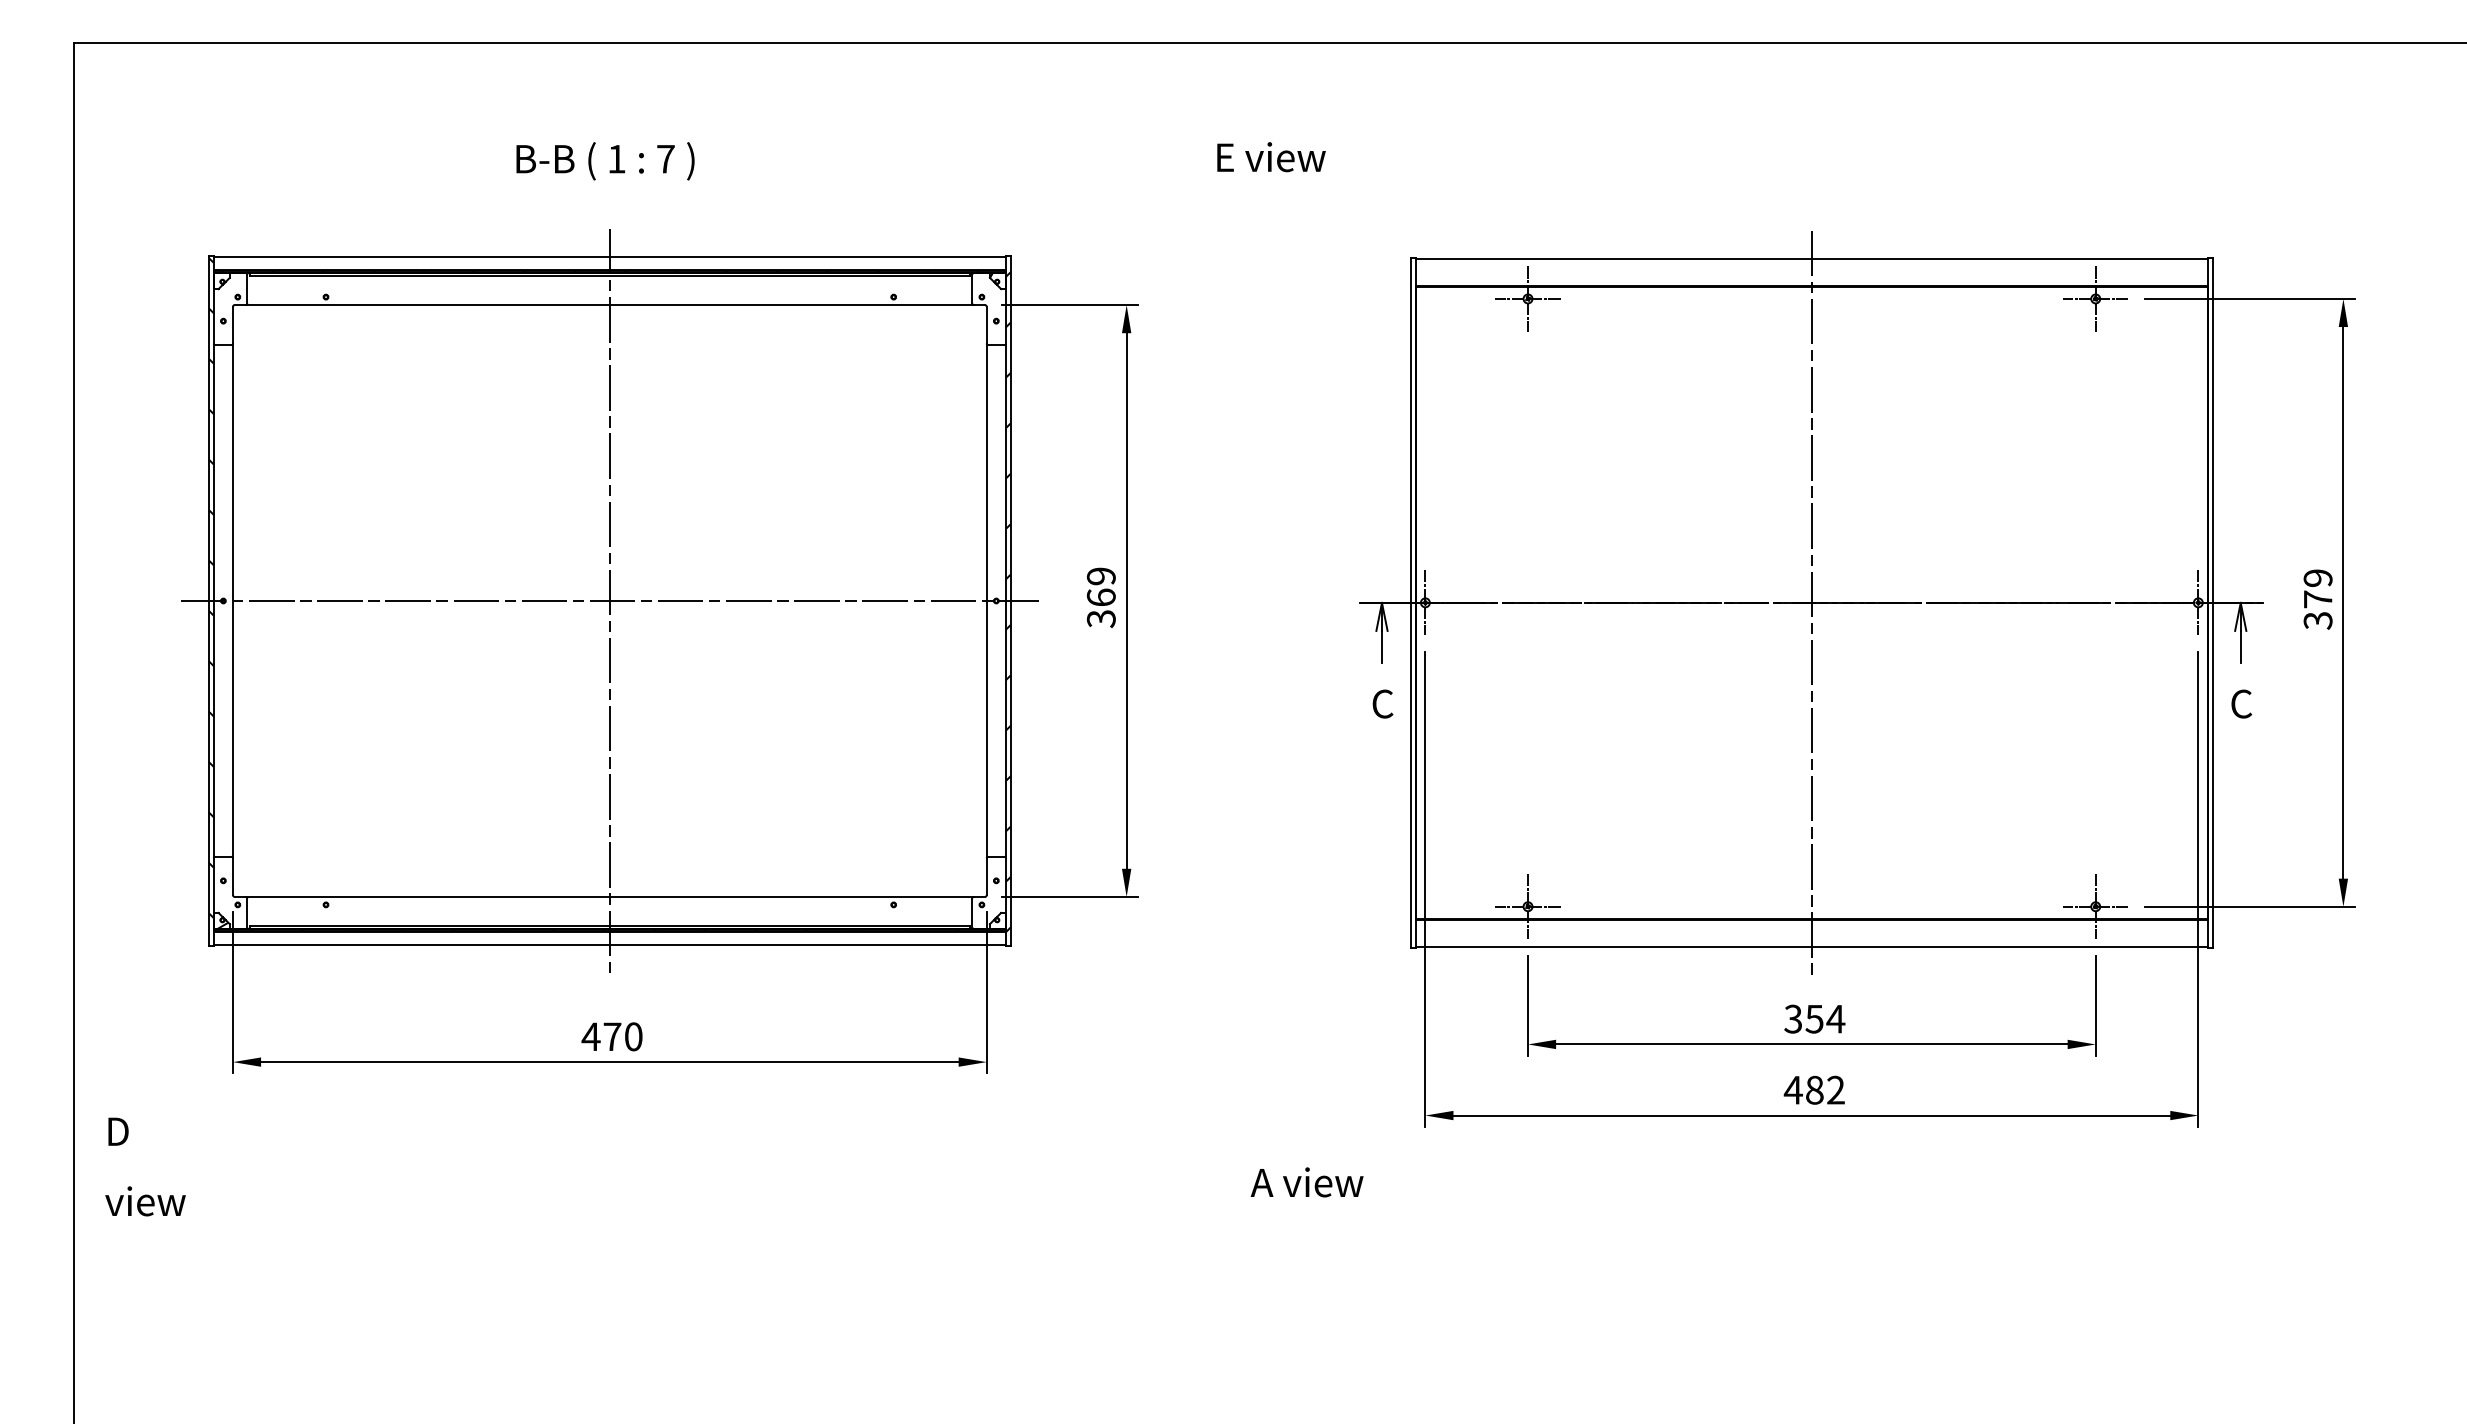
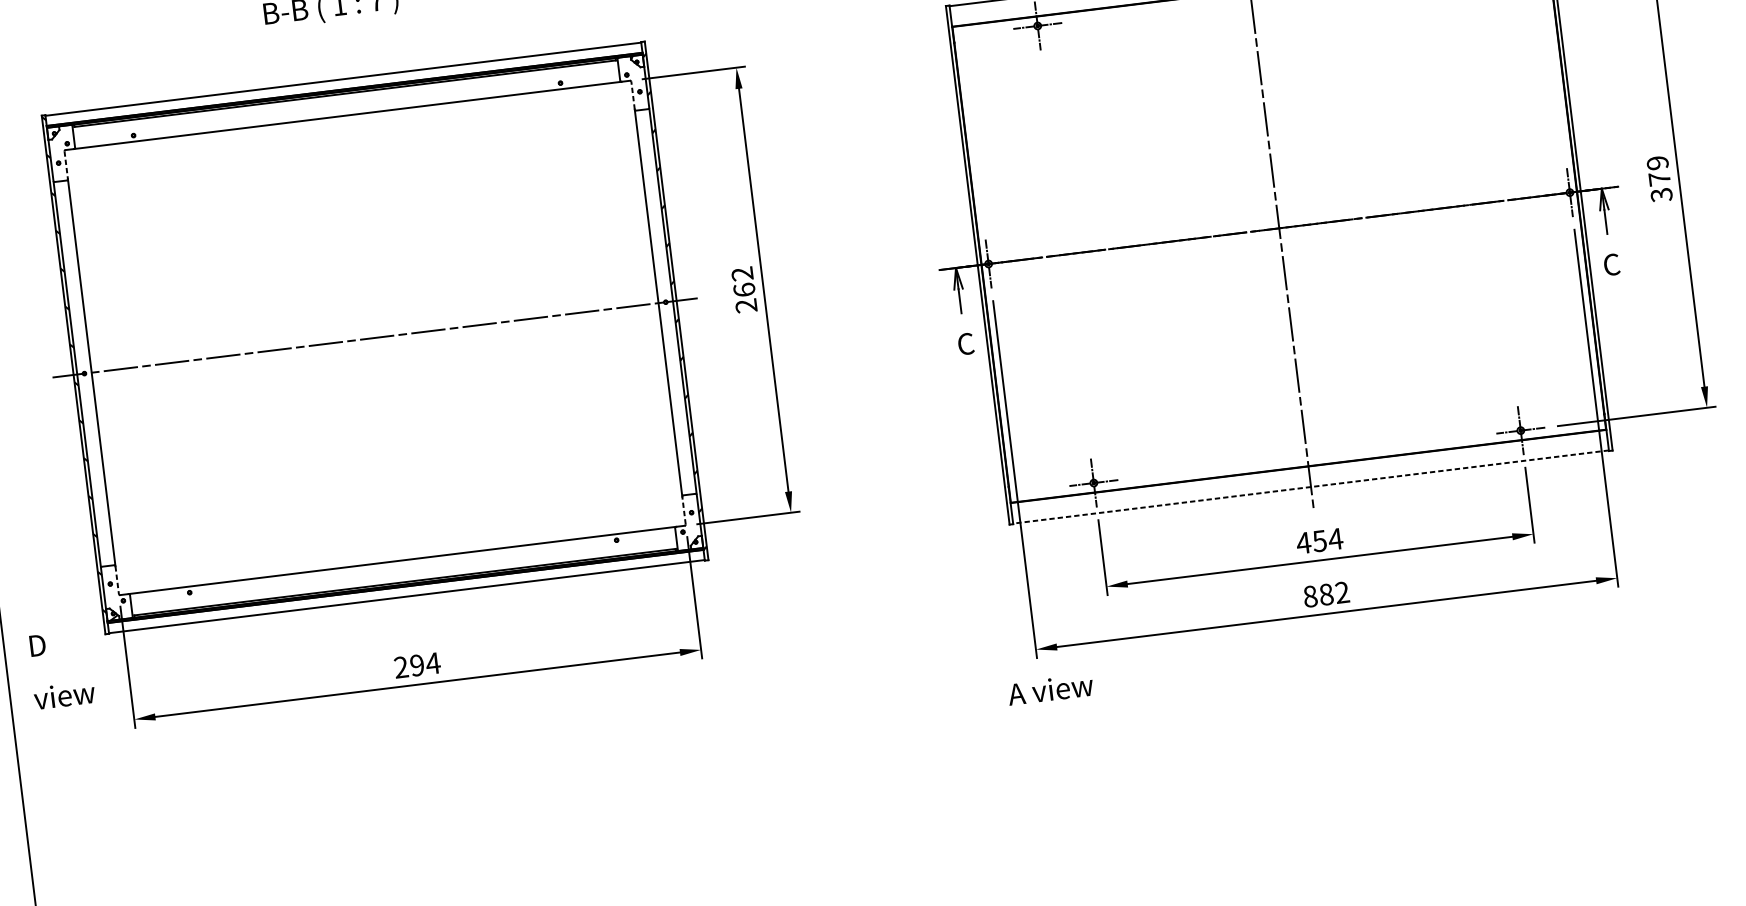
line: (986, 324) -> (632, 95), solid -> dashed
line: (233, 325) -> (66, 165), solid -> dashed
text: (1101, 597) -> (744, 289), 369 -> 262
line: (609, 600) -> (374, 337), removed
line: (986, 876) -> (683, 510), solid -> dashed
line: (233, 877) -> (117, 580), solid -> dashed
line: (1811, 946) -> (1310, 486), solid -> dashed
text: (1792, 1018) -> (1303, 542), 354 -> 454
text: (612, 1036) -> (417, 665), 470 -> 294
text: (1792, 1089) -> (1309, 596), 482 -> 882
text: (145, 1166) -> (61, 669), moved
text: (1306, 1182) -> (1050, 689), moved

